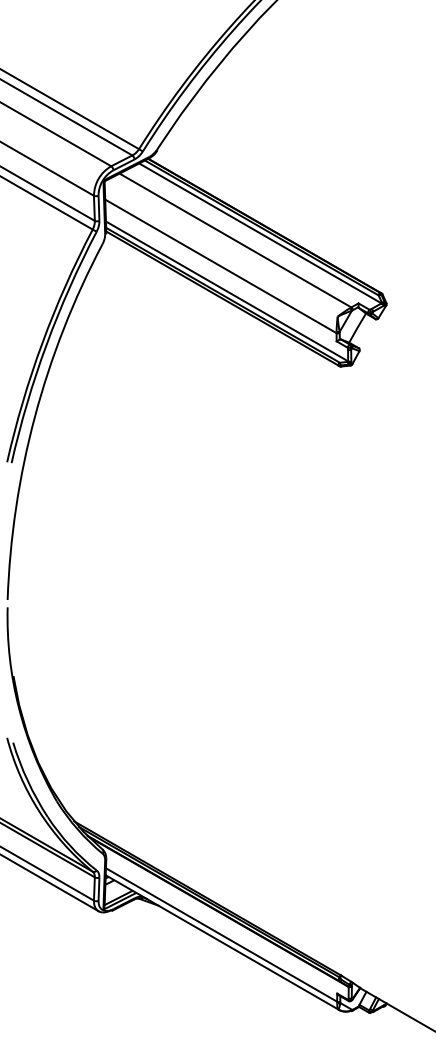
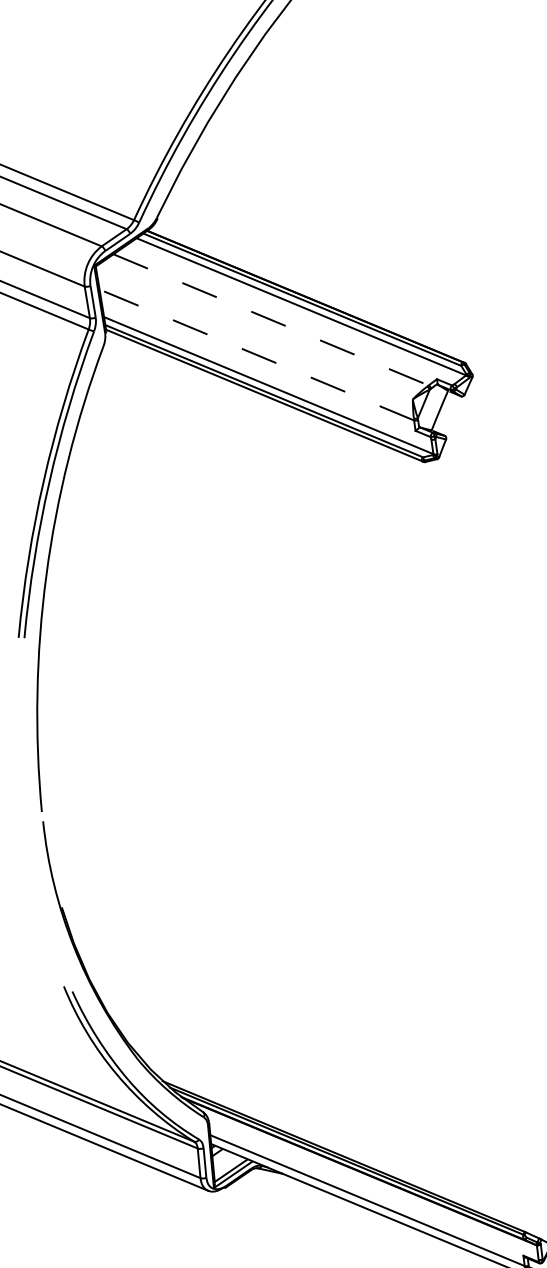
line: (235, 240) -> (271, 319), solid -> dashed
line: (220, 266) -> (256, 355), solid -> dashed

